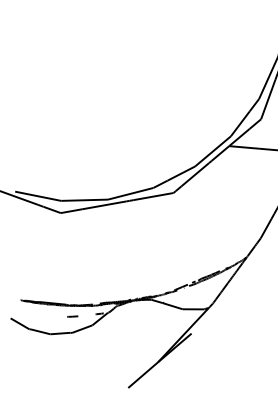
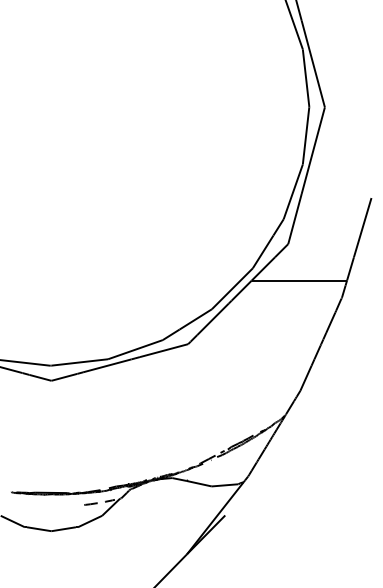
part: (72, 316) -> (90, 503), moved

